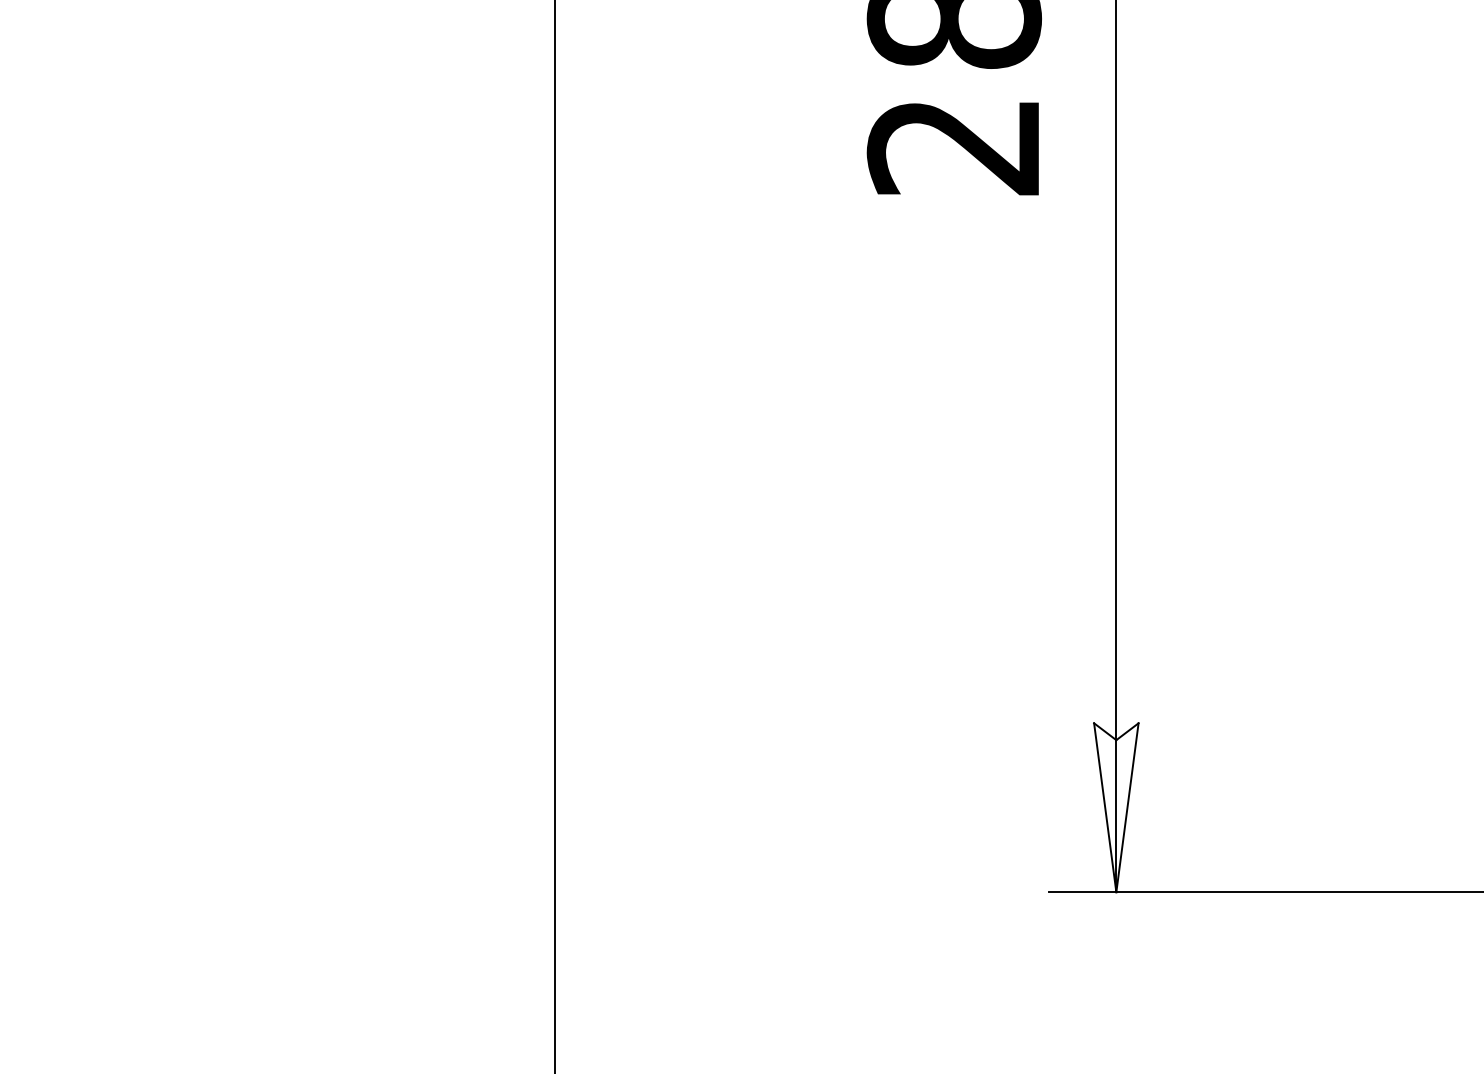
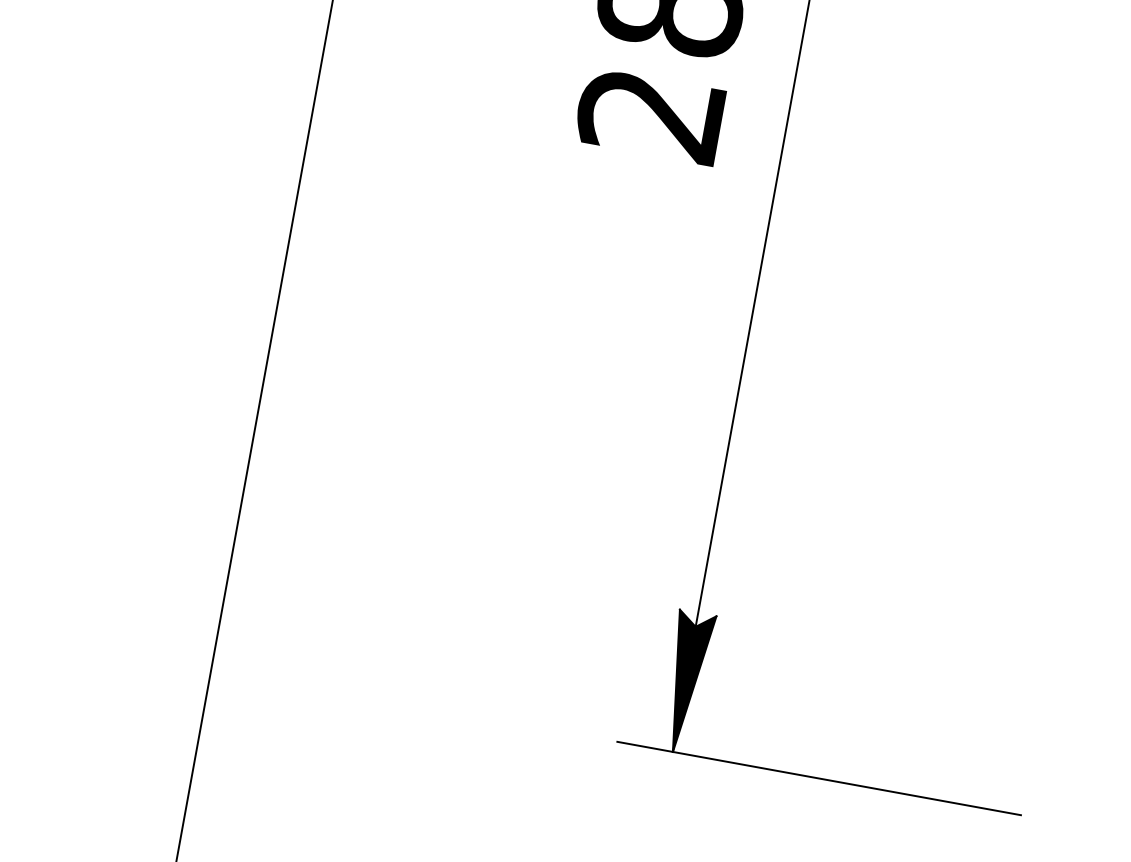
fill: (1116, 807) -> (685, 682), added

